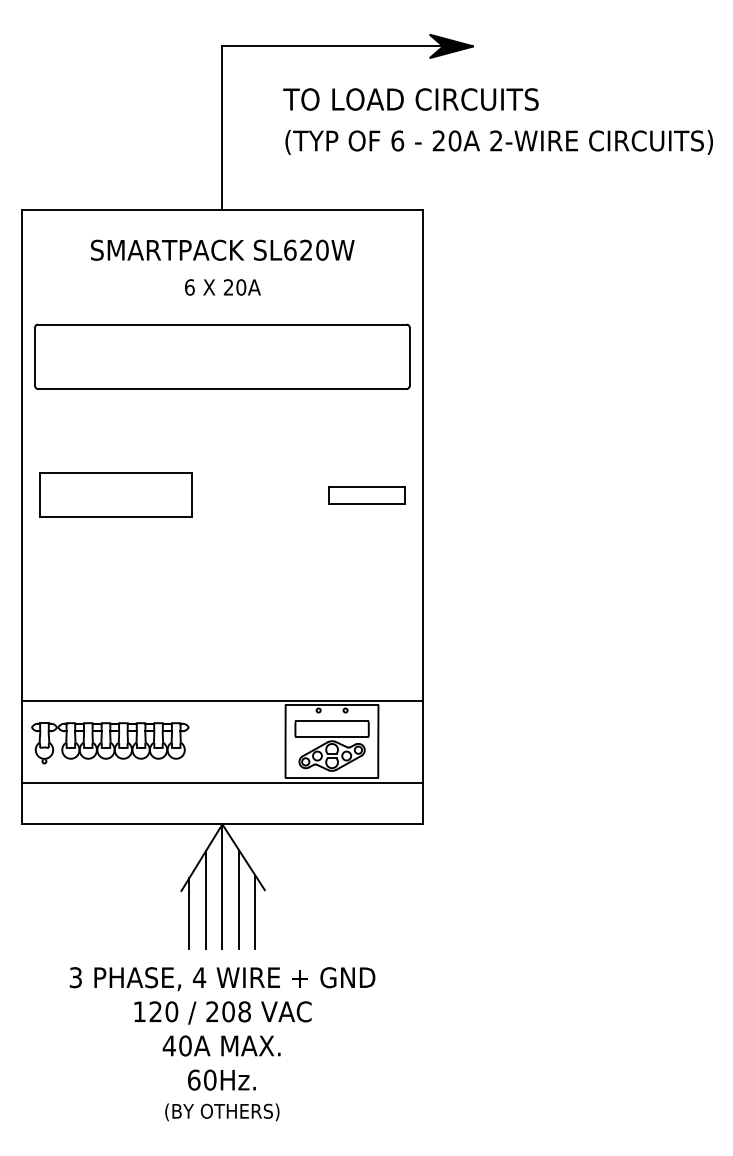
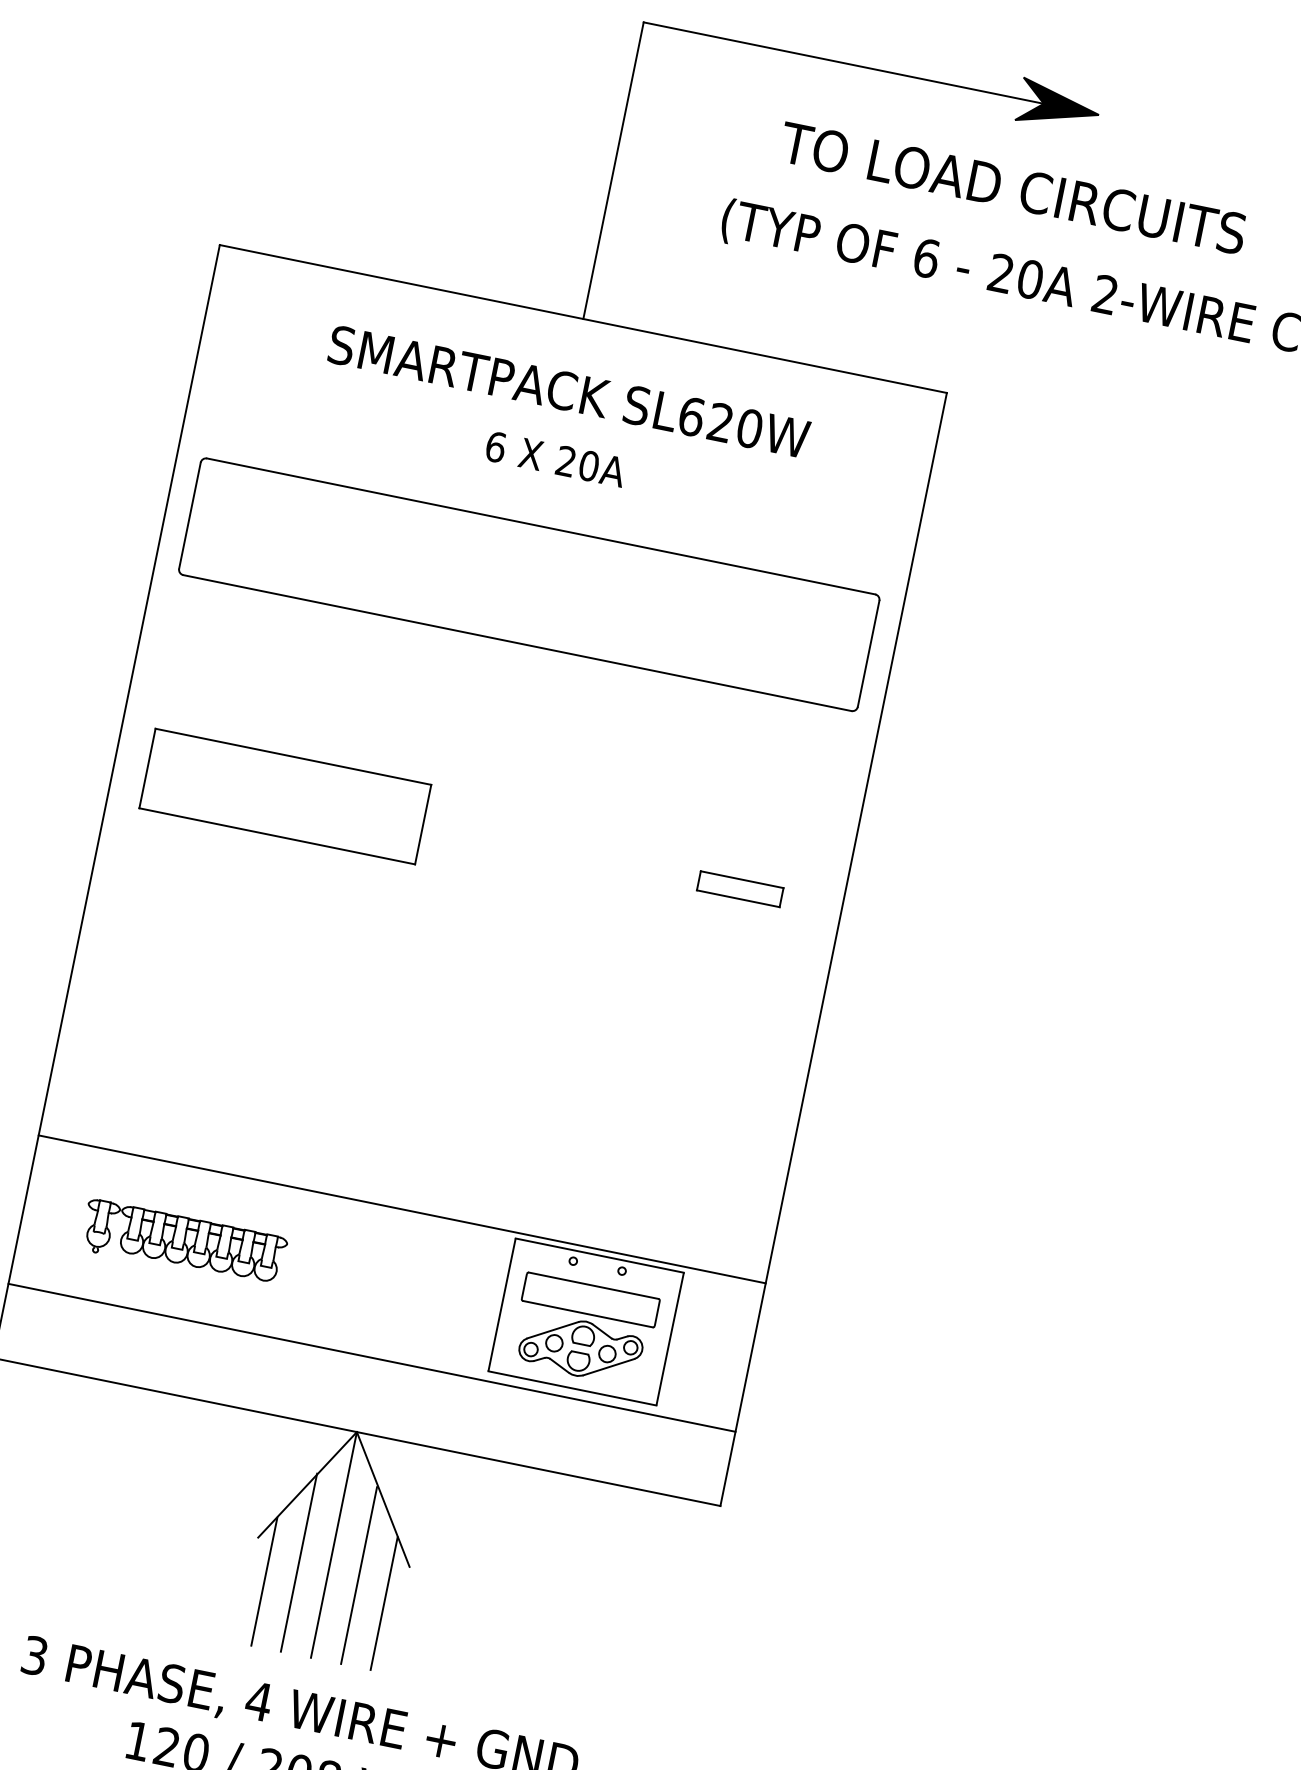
text: (410, 99) -> (1012, 188), moved
part: (366, 495) -> (739, 889), size x0.6
part: (110, 743) -> (183, 1244), size x0.7

